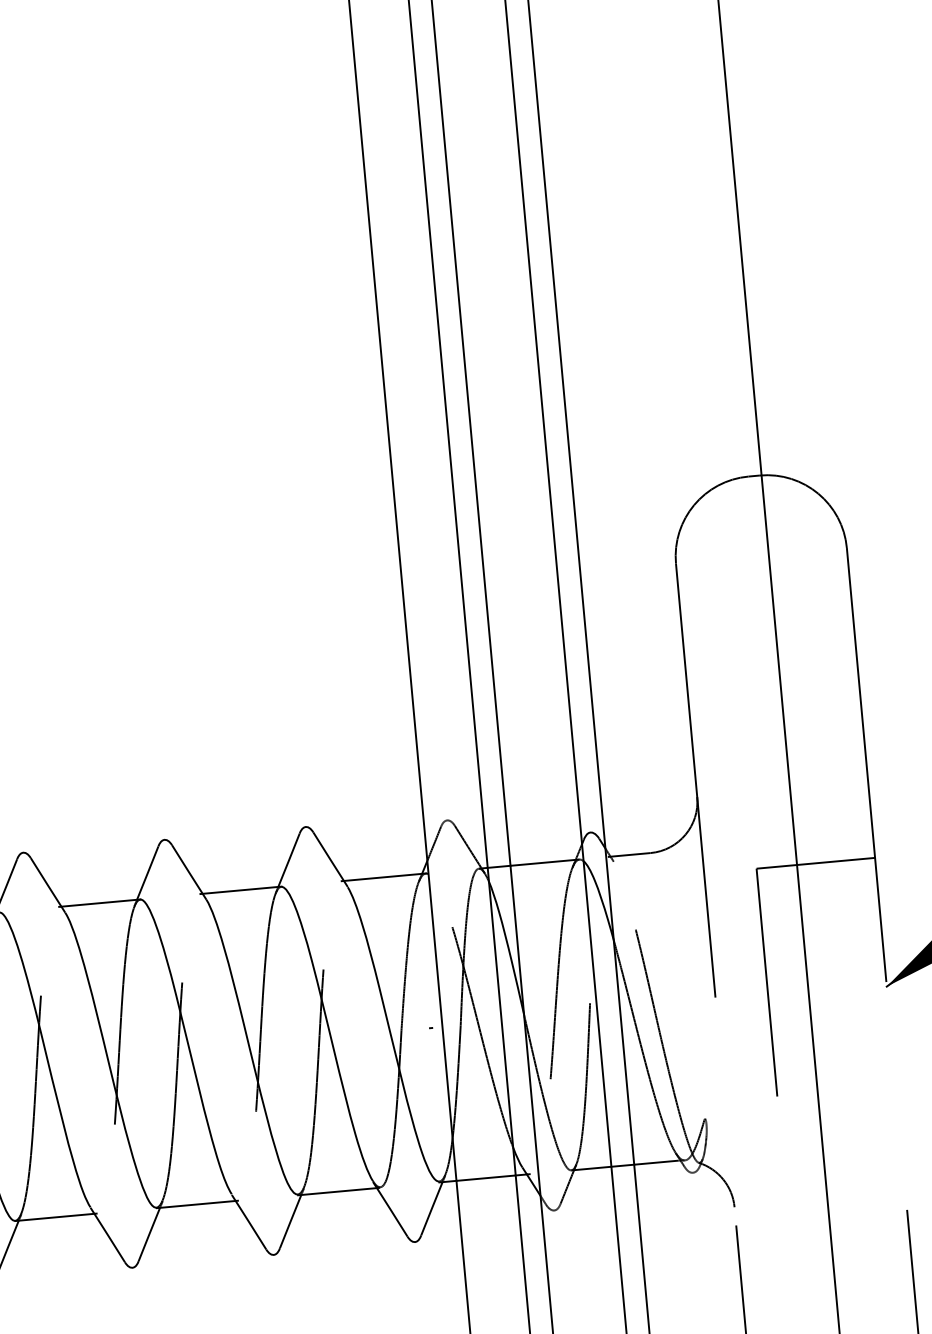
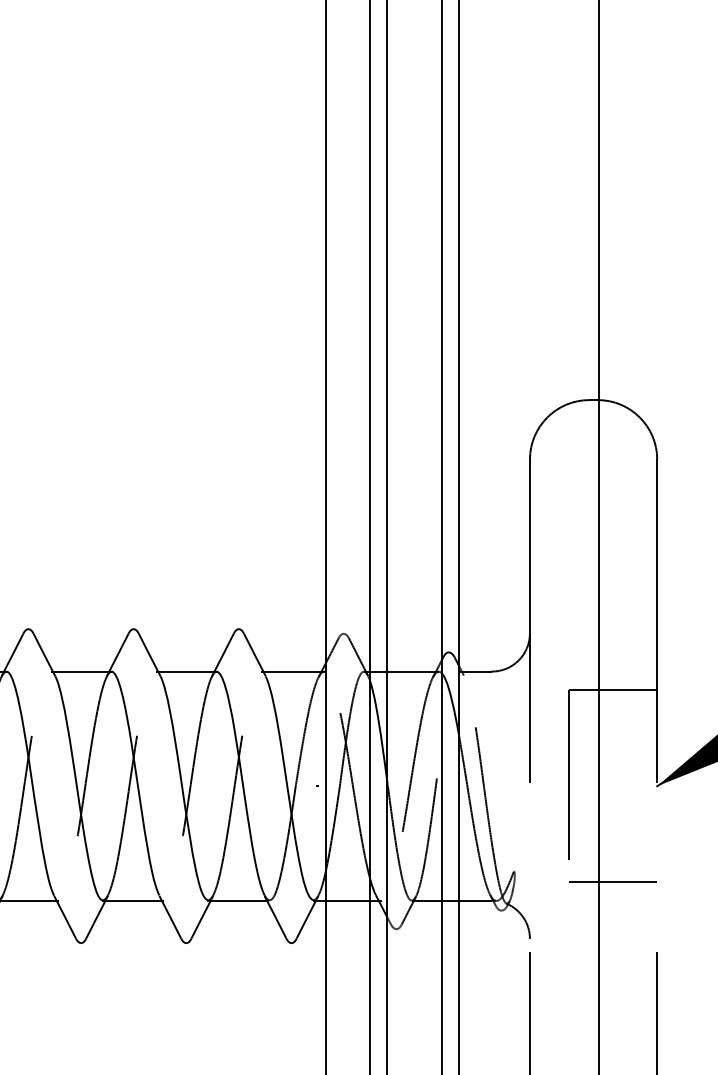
line: (838, 1121) -> (612, 882), added

